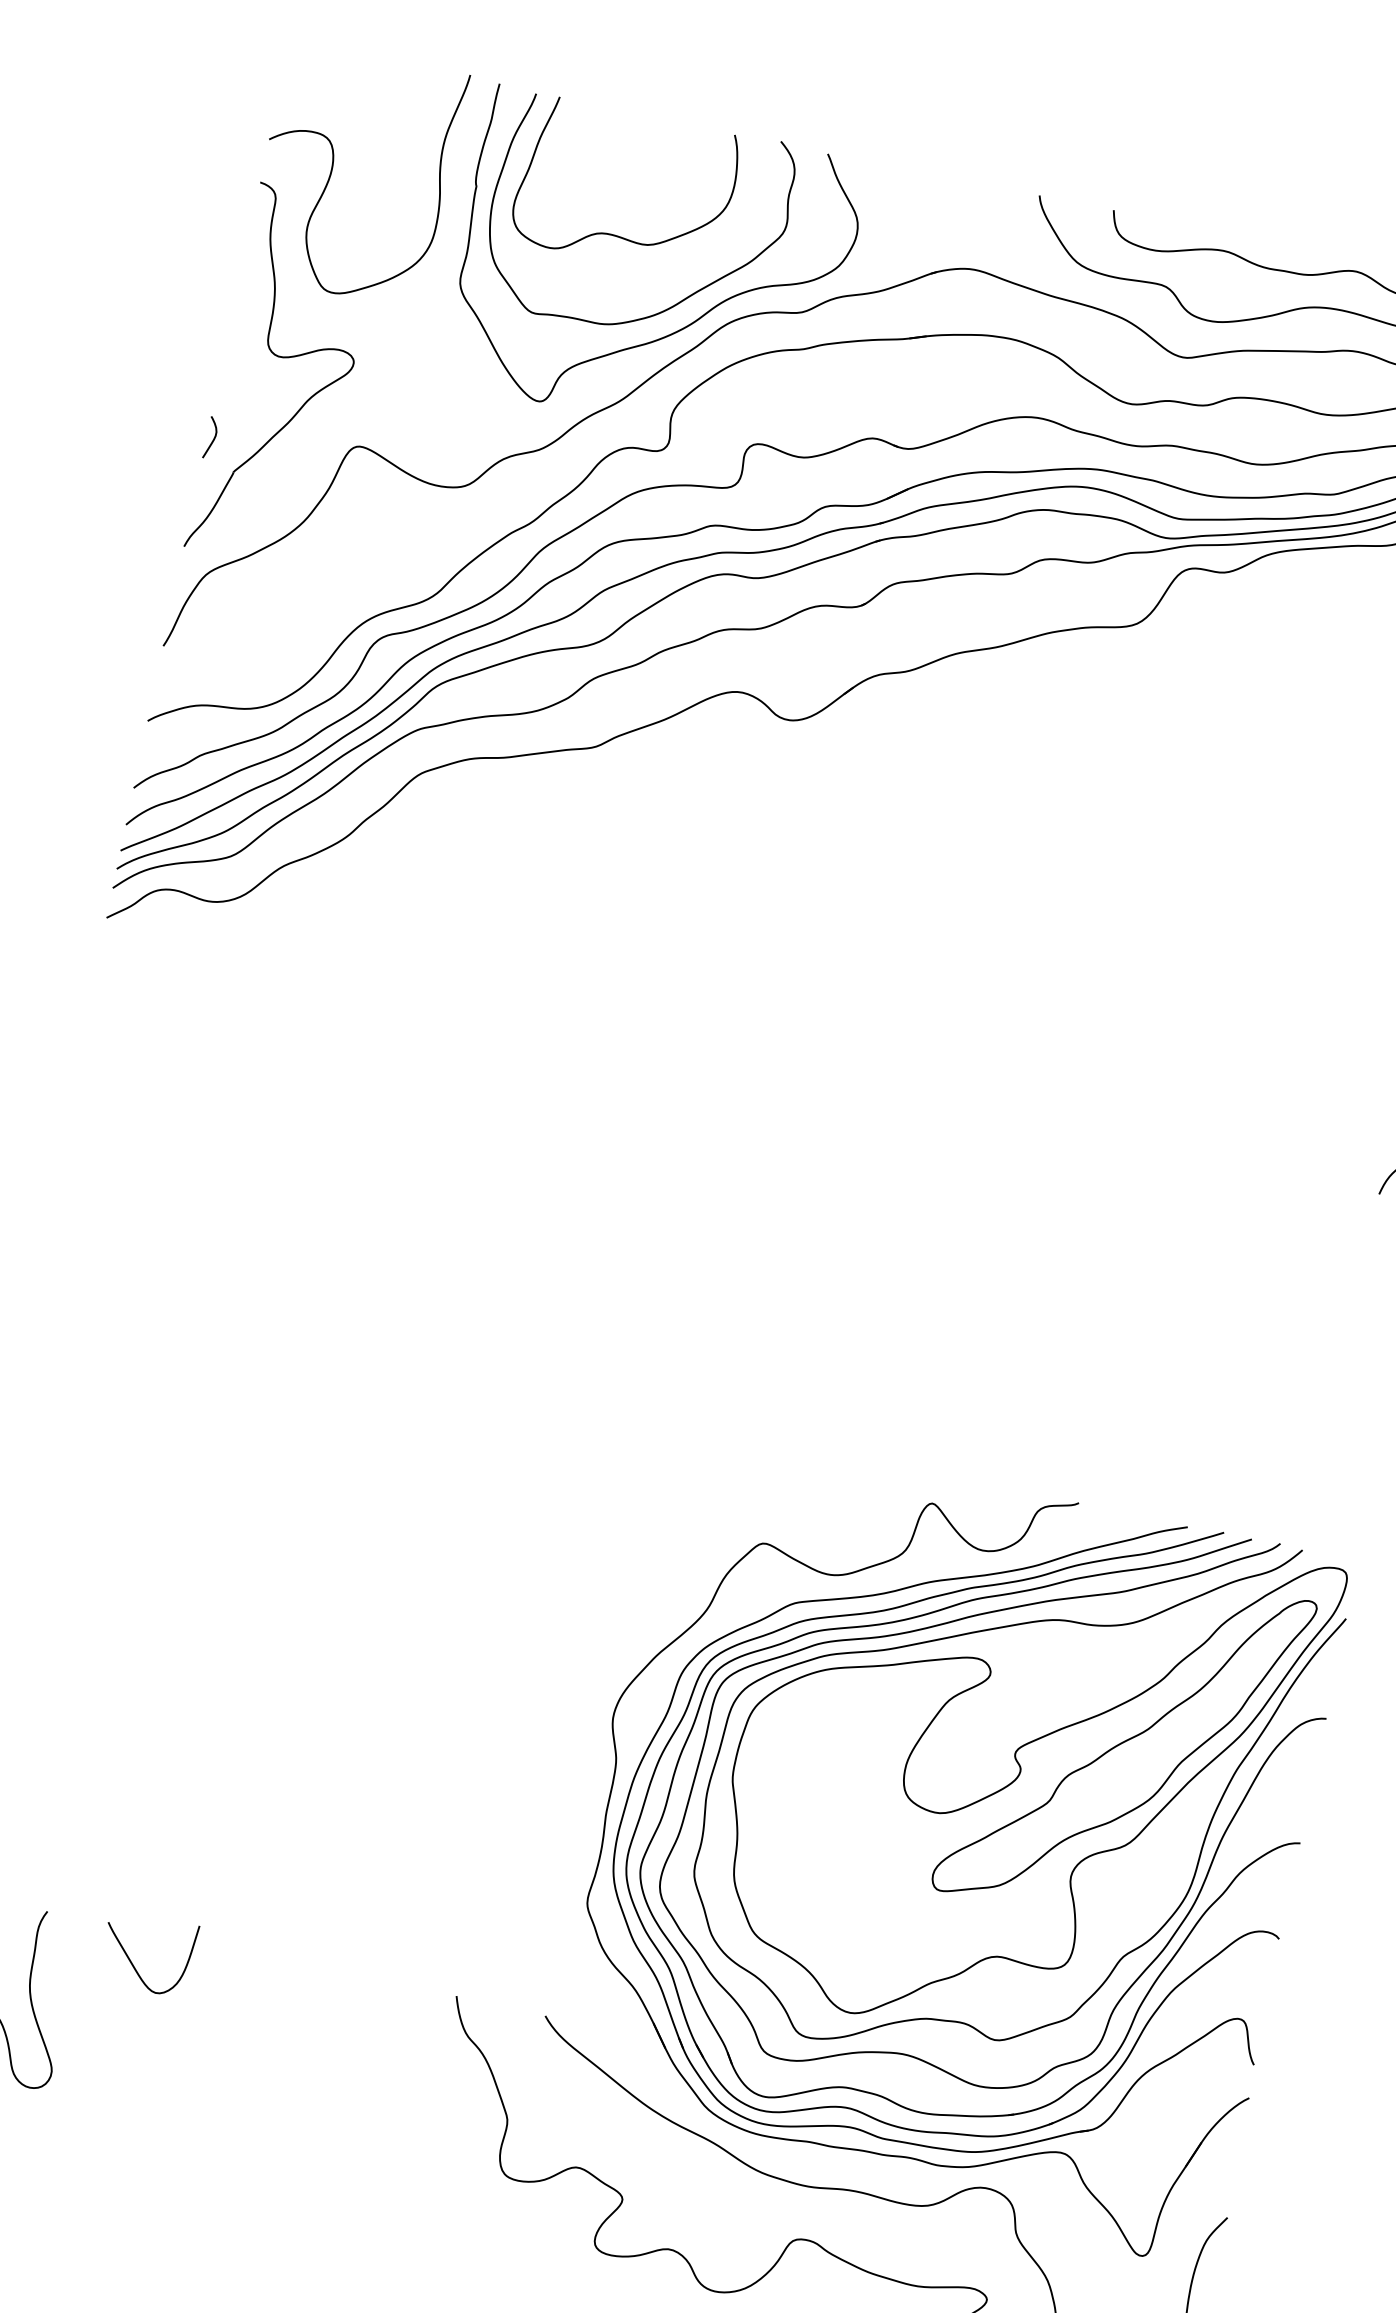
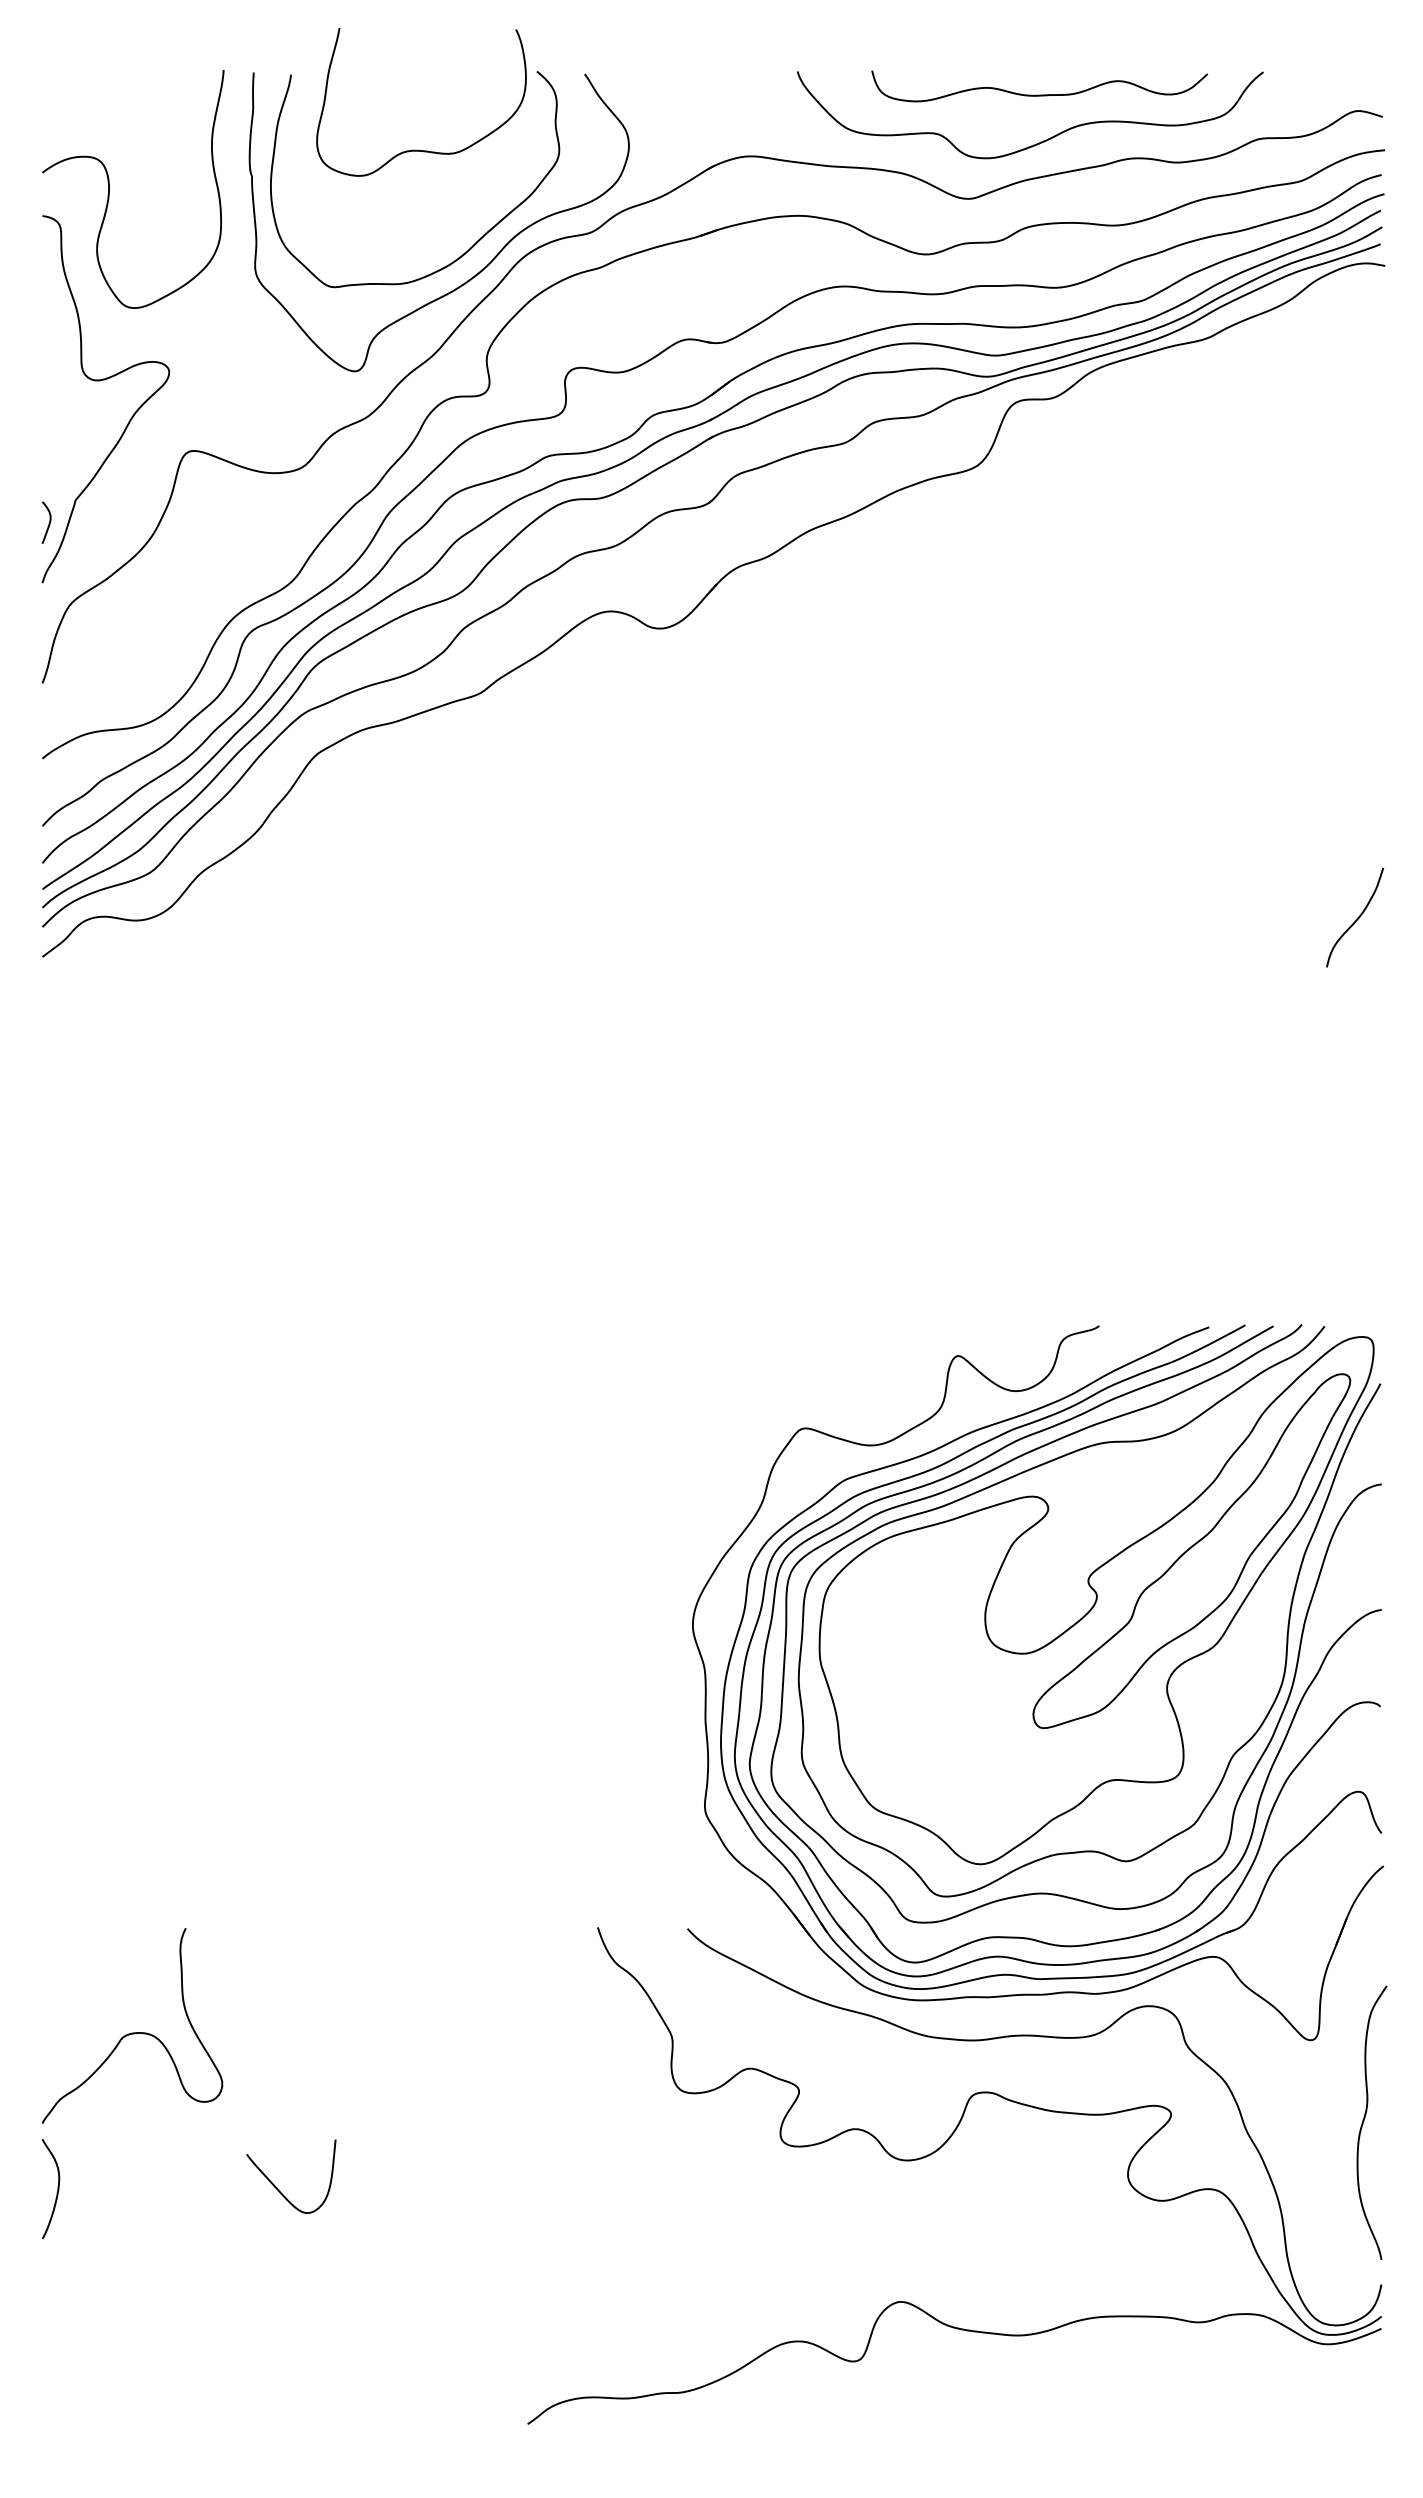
curve: (613, 233) -> (418, 149), moved
curve: (212, 439) -> (48, 523), moved
curve: (132, 1962) -> (278, 2188), moved

